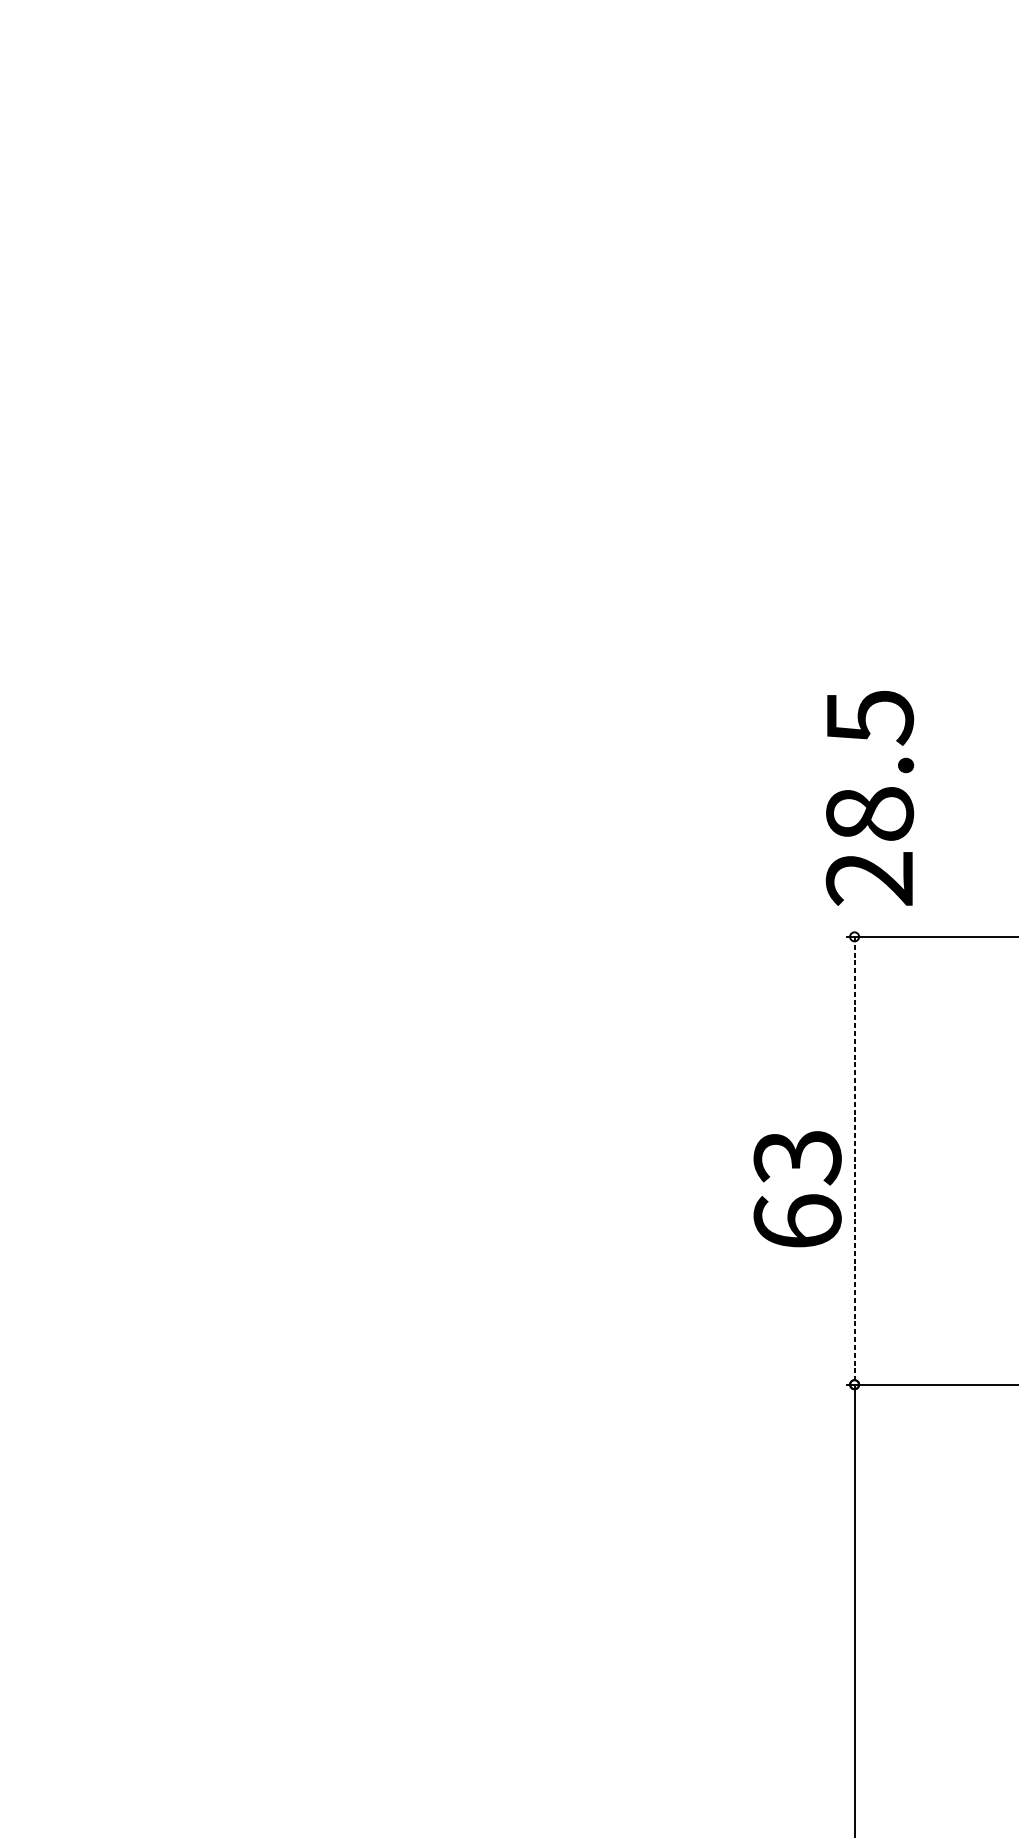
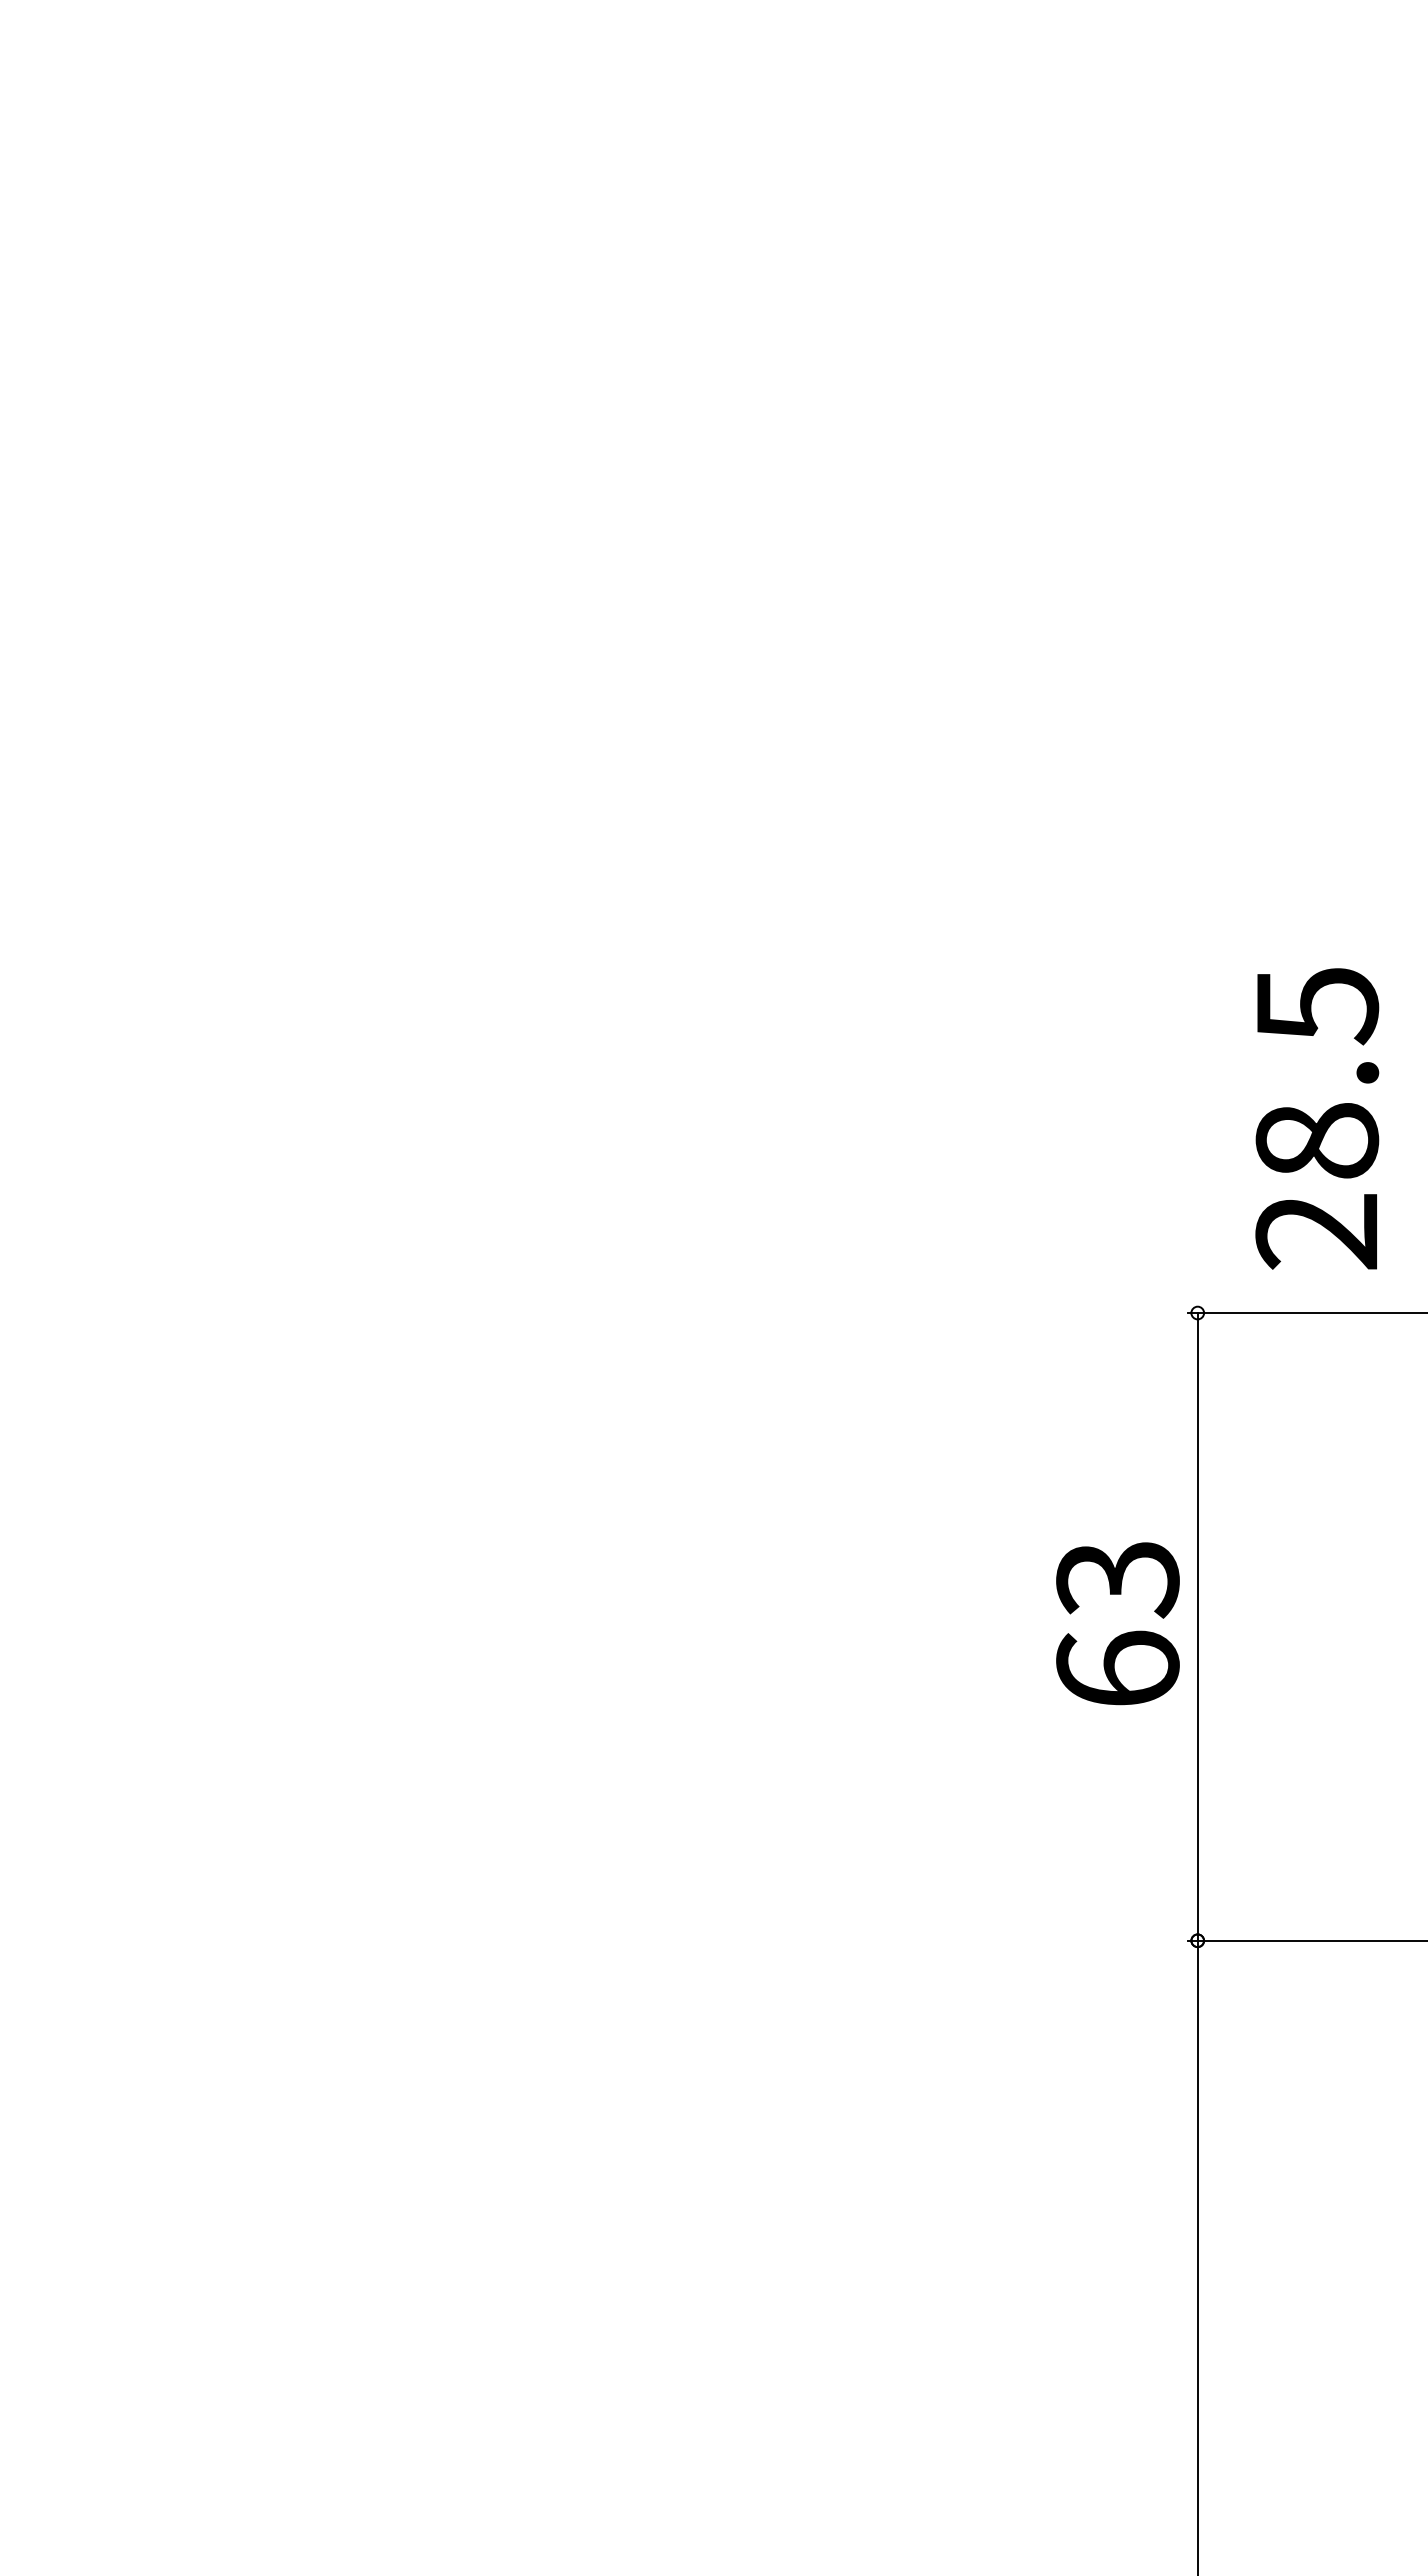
text: (870, 798) -> (1317, 1118), moved
line: (854, 1160) -> (1197, 1626), dashed -> solid
text: (797, 1189) -> (1117, 1623), moved

